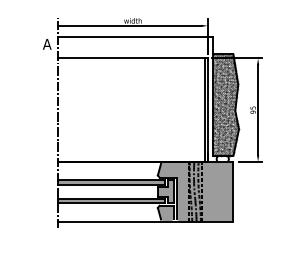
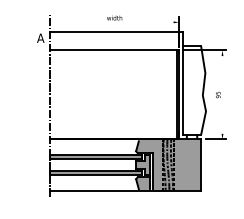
line: (129, 25) -> (111, 22), removed
hatch: (225, 104) -> (194, 90), removed
line: (258, 110) -> (222, 95), removed

